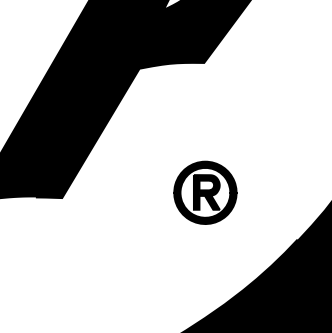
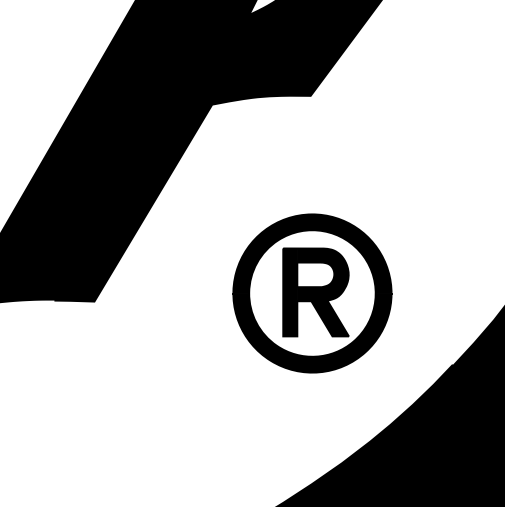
part: (205, 192) -> (312, 293), size x1.67

